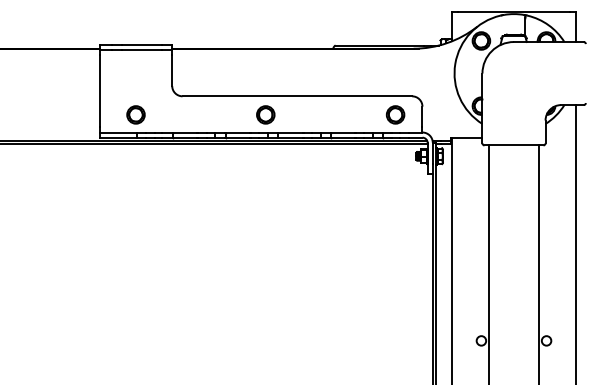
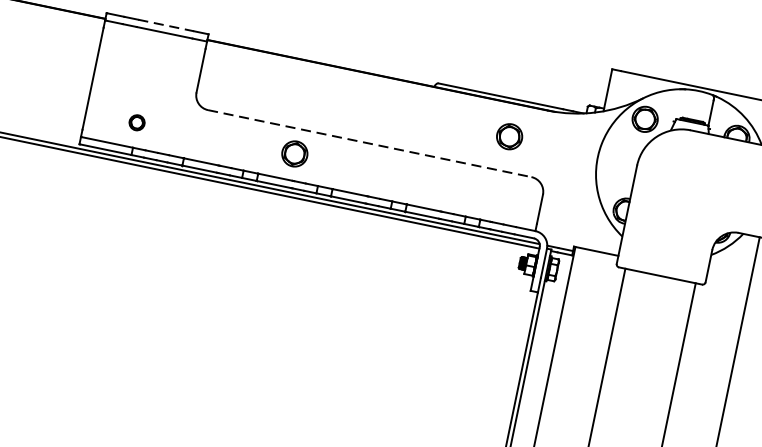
line: (142, 44) -> (166, 25), solid -> dashed
line: (297, 96) -> (369, 143), solid -> dashed
part: (135, 114) -> (136, 122), size x0.6
part: (265, 114) -> (294, 153), moved
part: (395, 114) -> (509, 136), moved

